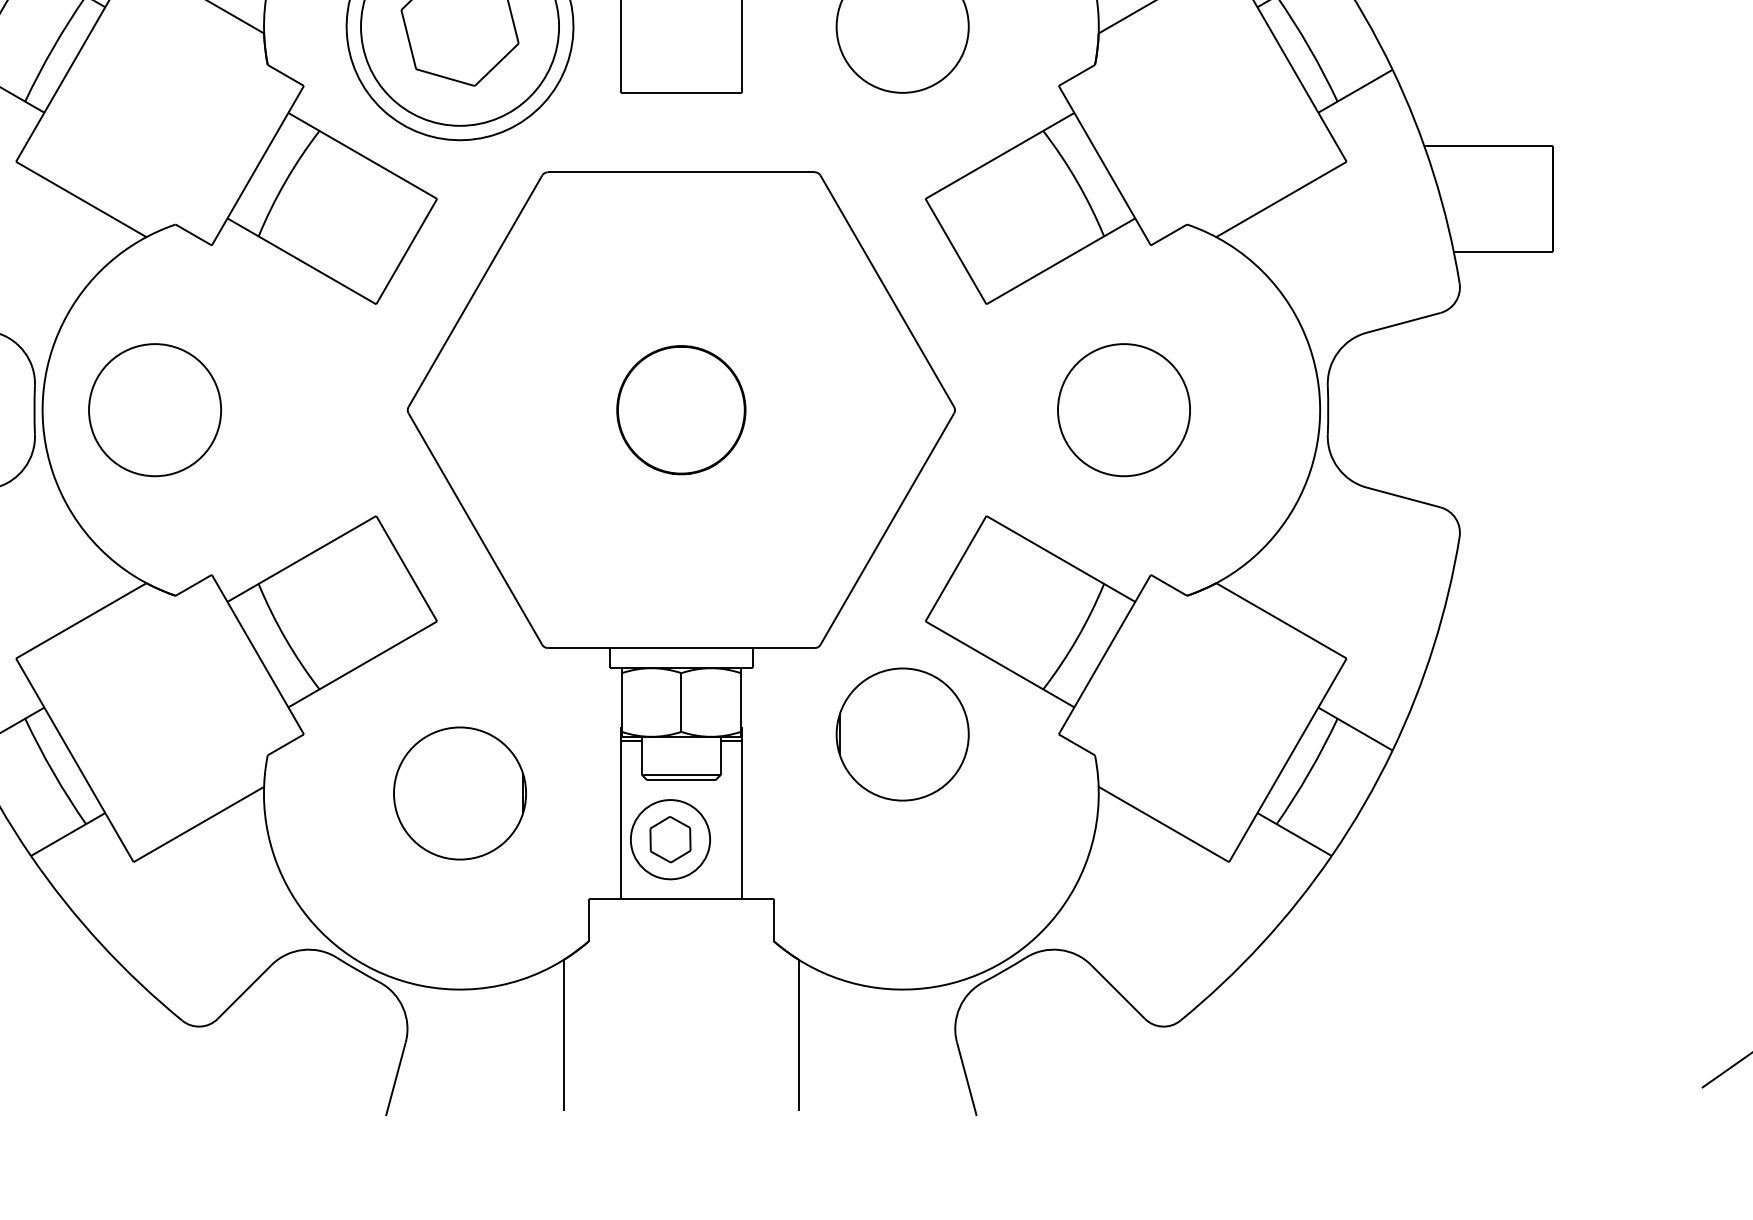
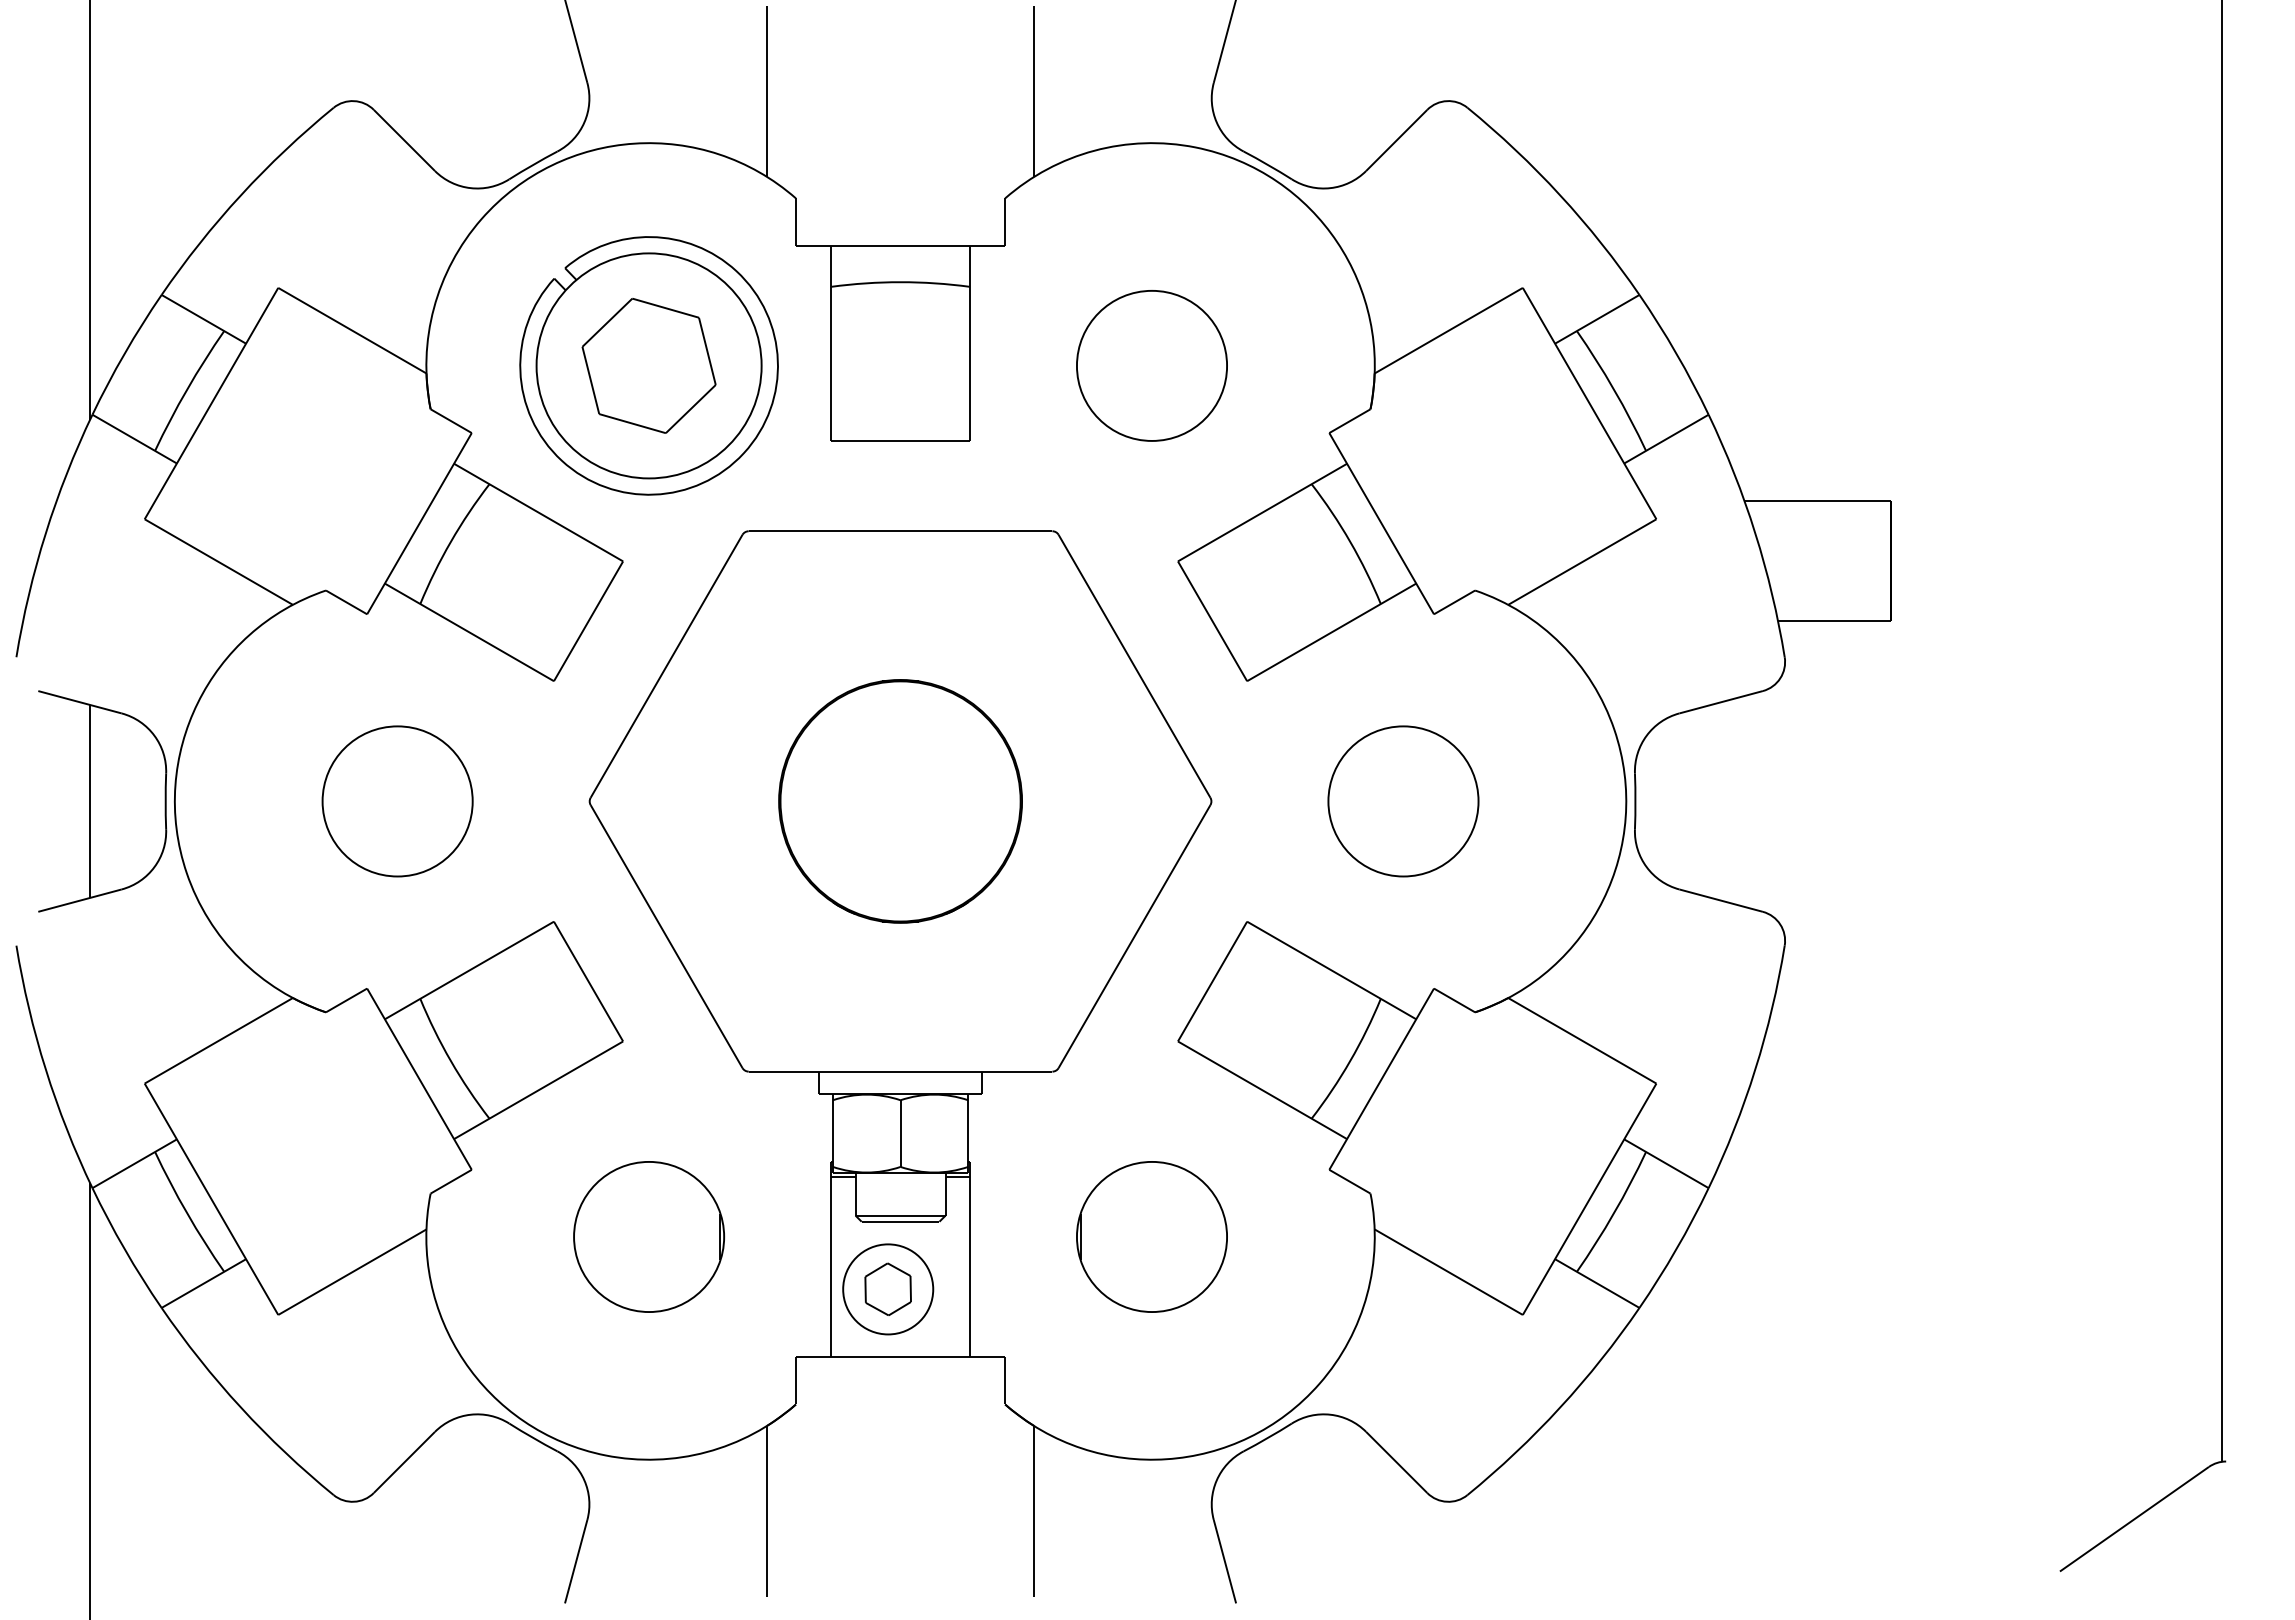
part: (154, 410) -> (397, 801), moved
part: (681, 410) -> (900, 801), size x1.67
part: (902, 734) -> (1151, 1236), moved

